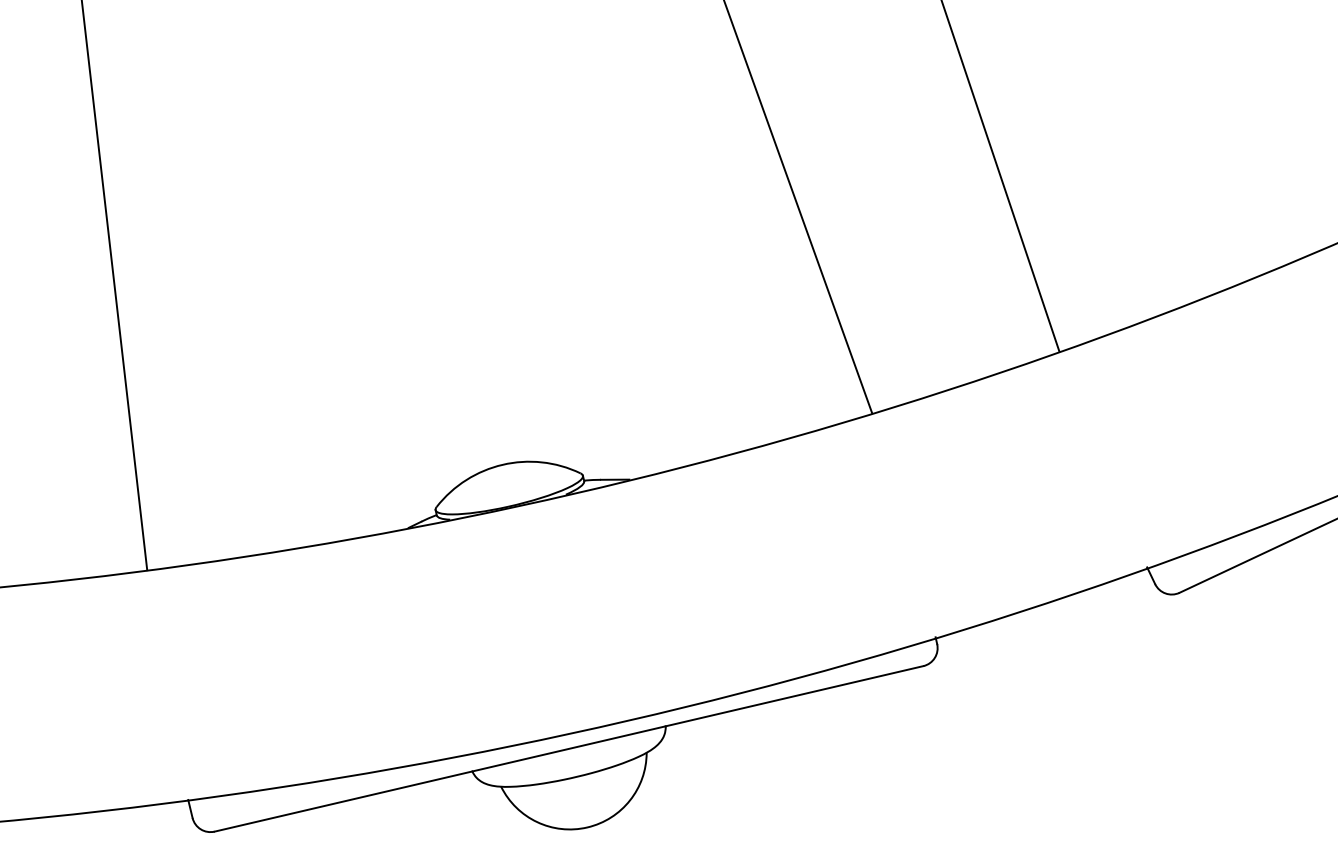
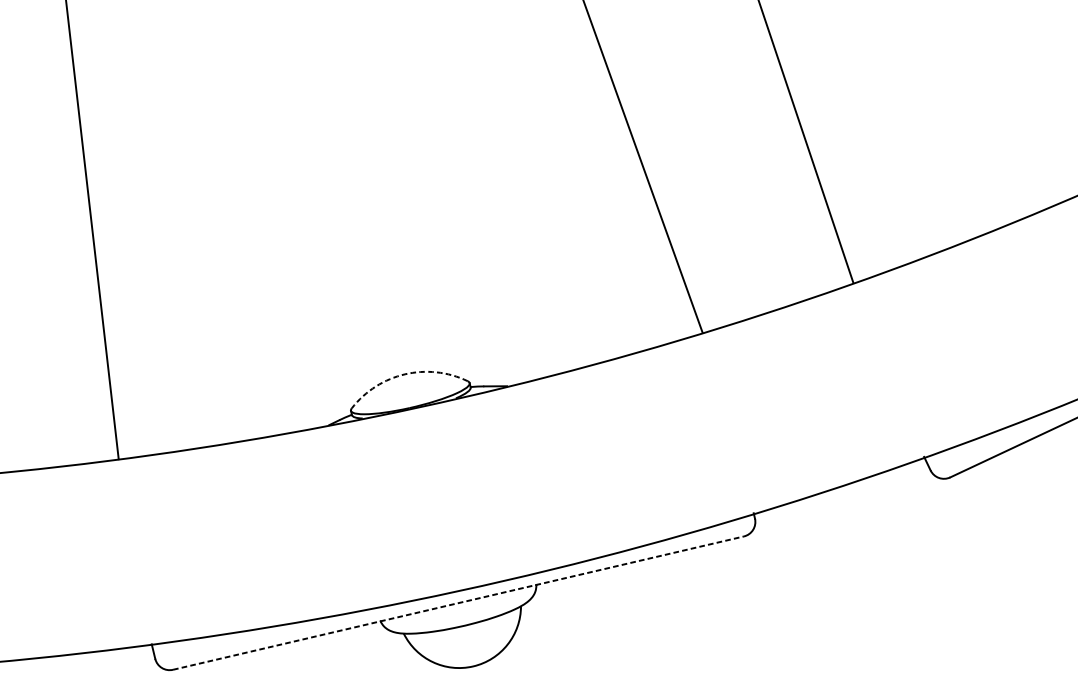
arc: (502, 464) -> (404, 374), solid -> dashed
line: (569, 748) -> (458, 602), solid -> dashed

